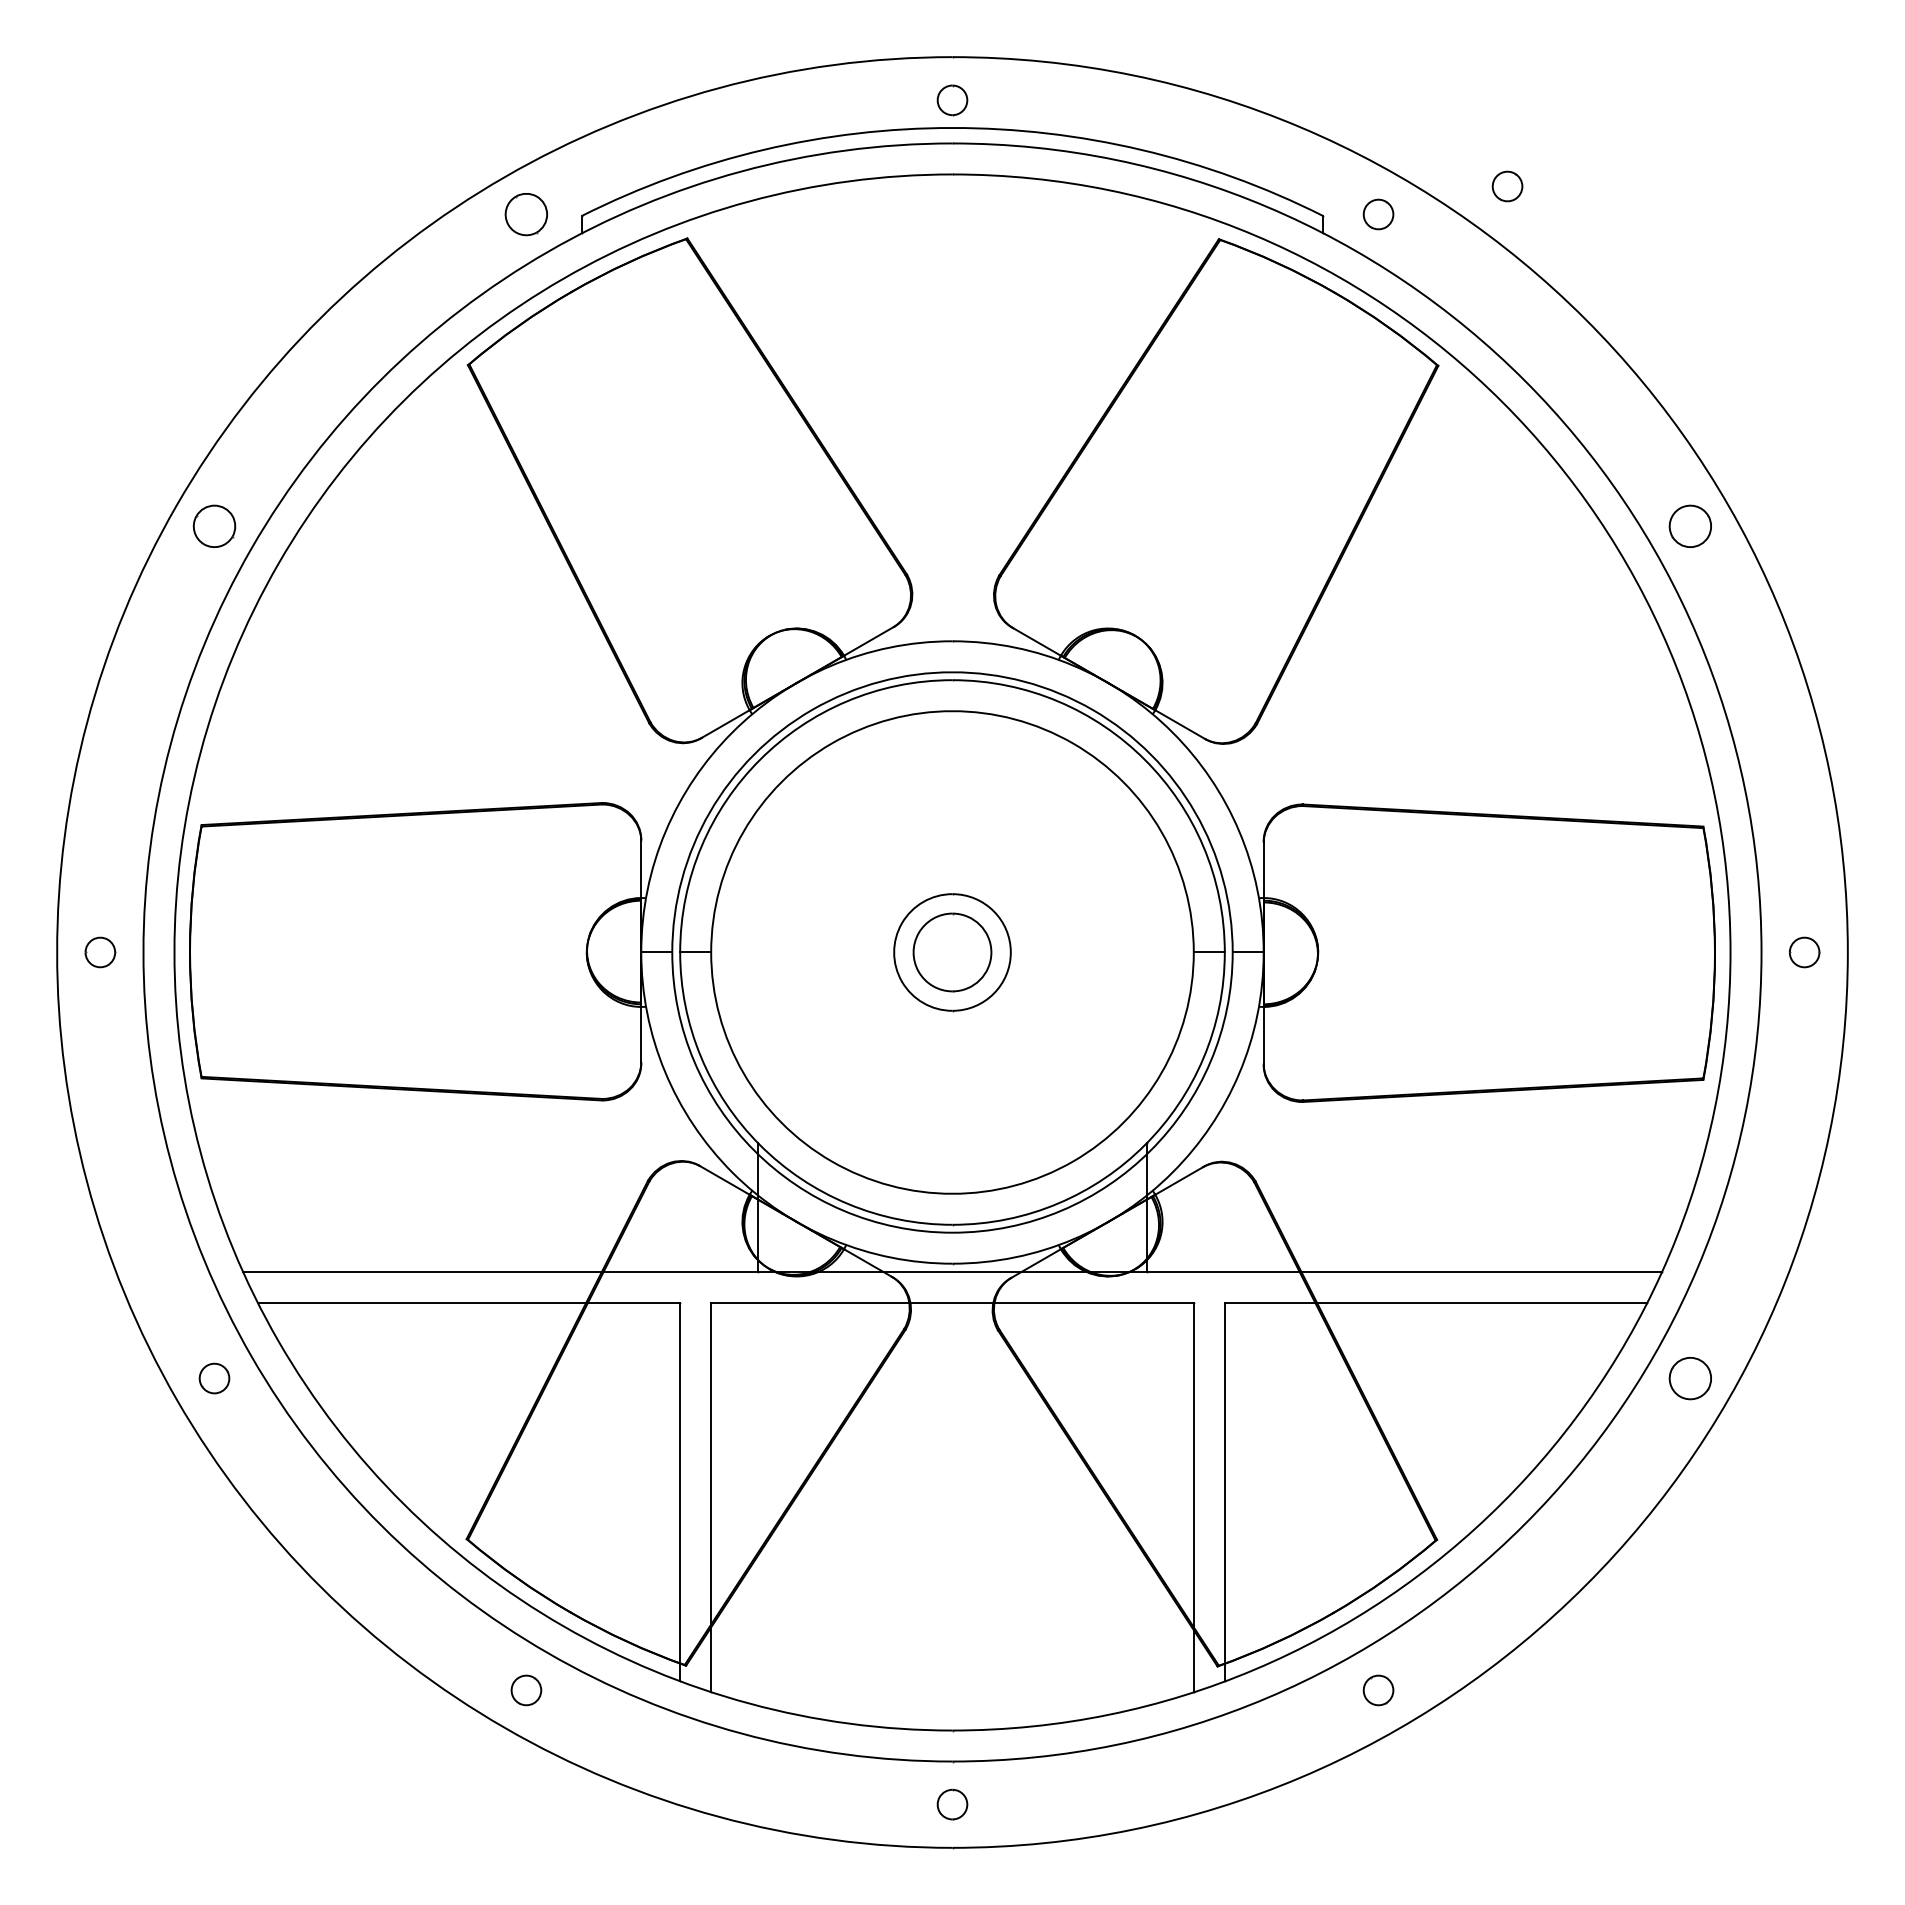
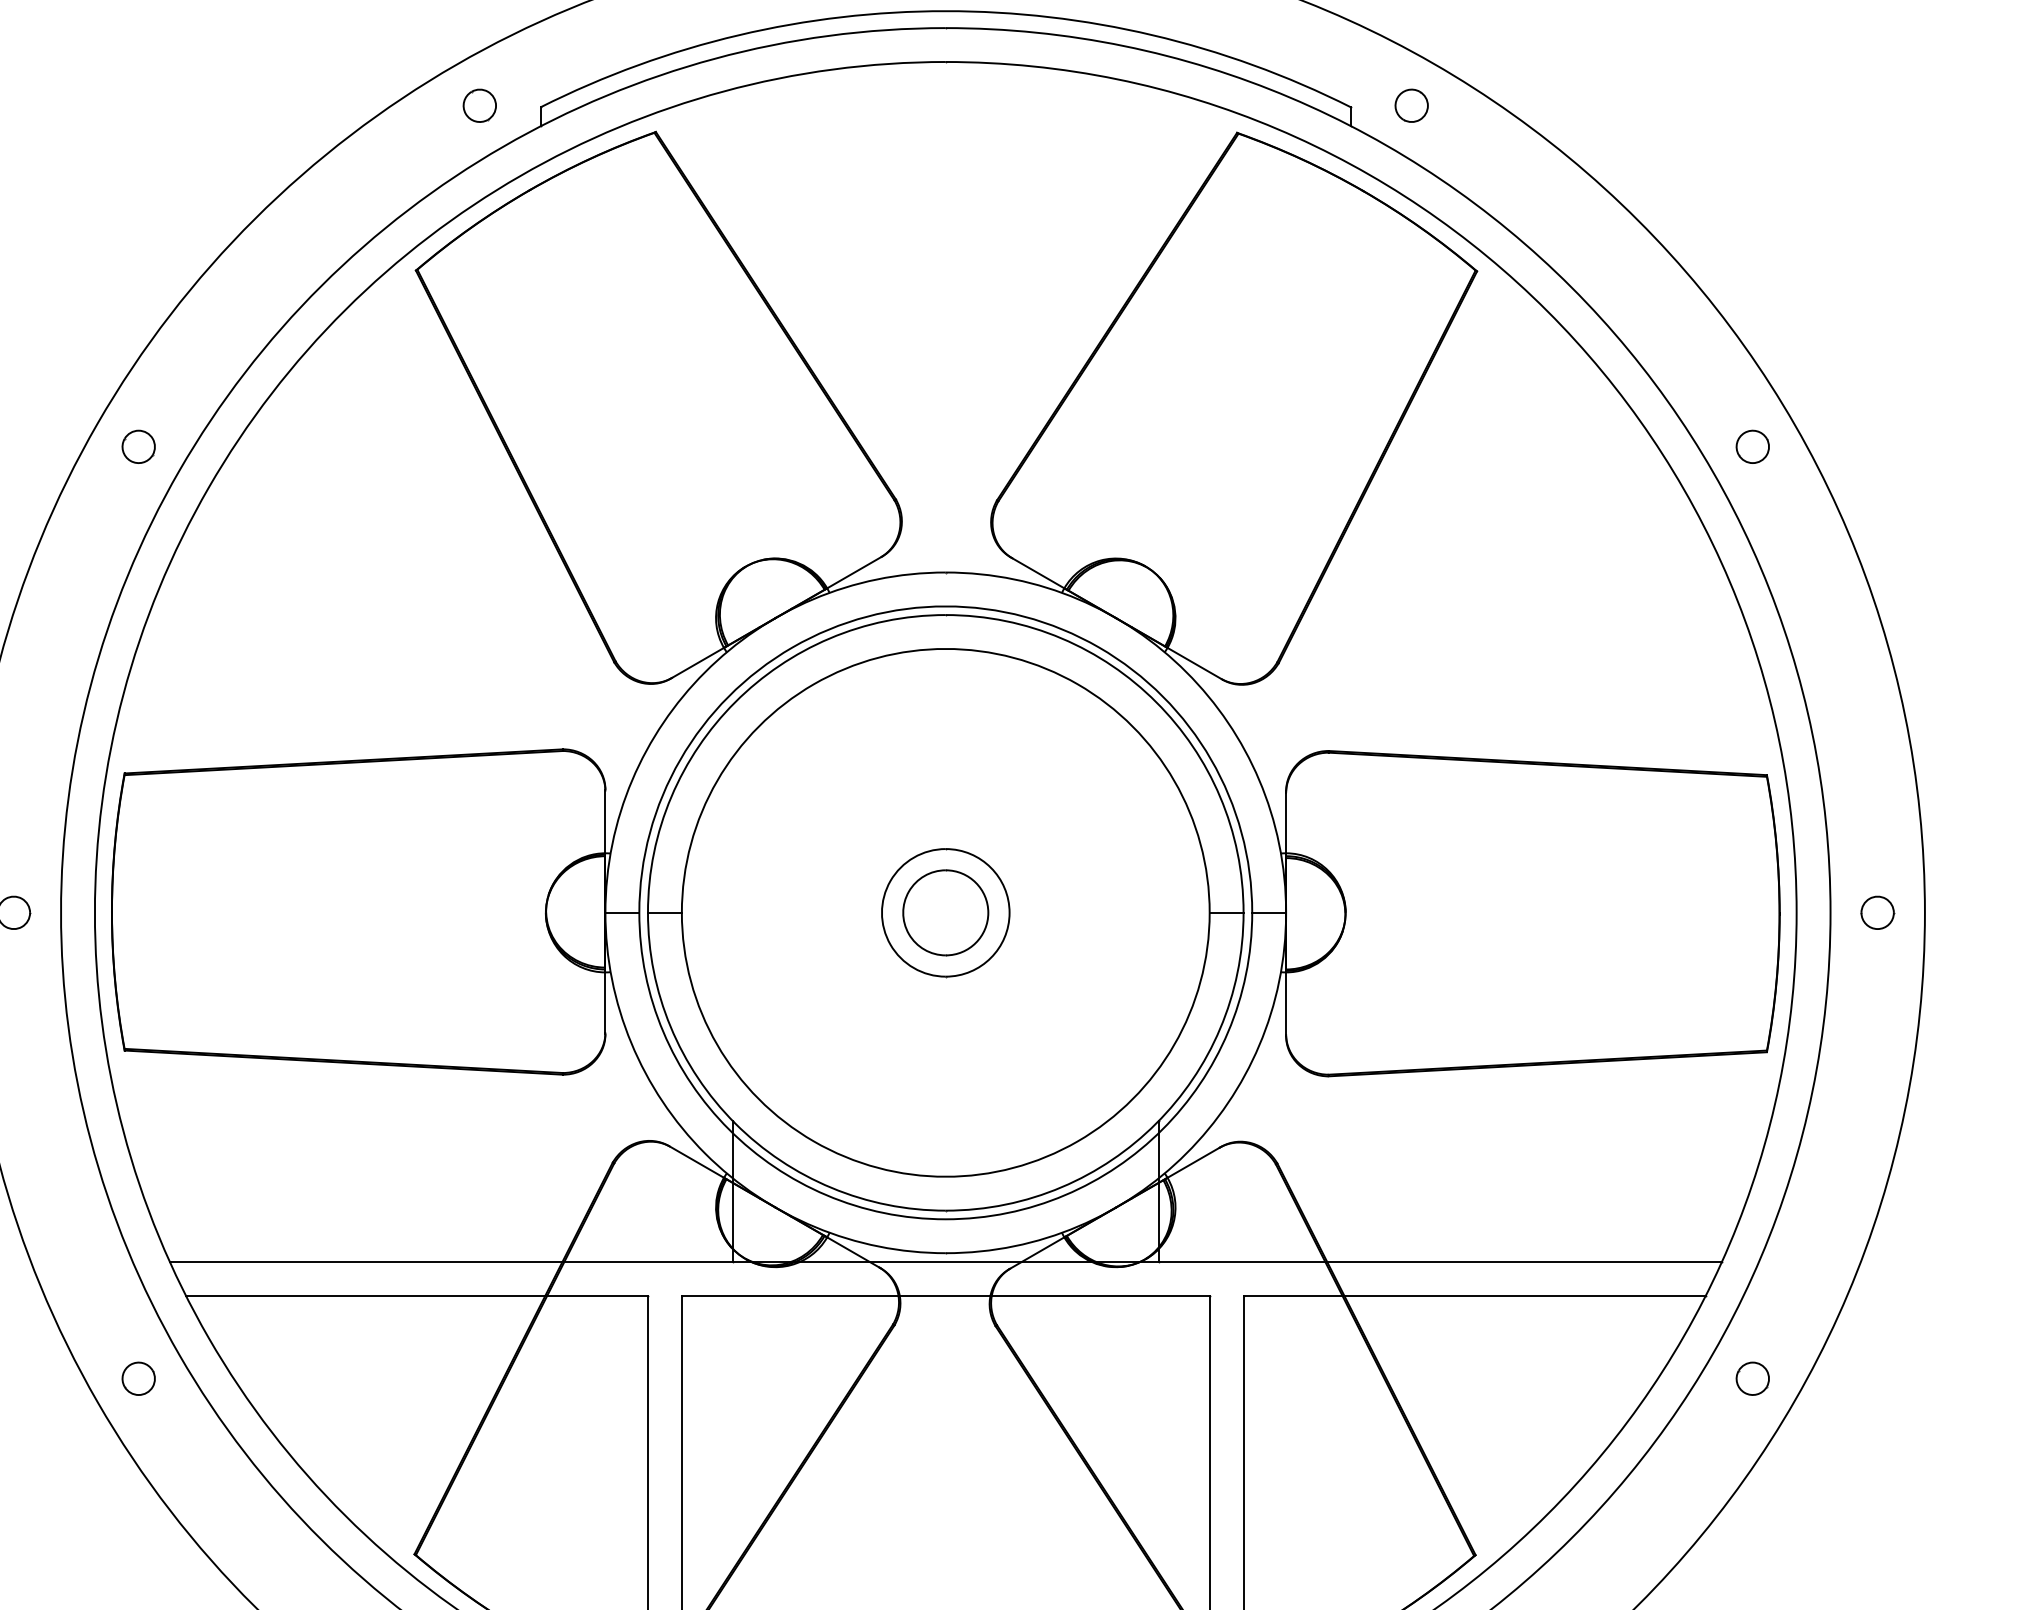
part: (1507, 186) -> (1552, 75), removed
part: (526, 214) -> (479, 105), size x0.71
part: (214, 526) -> (138, 446), size x0.71
part: (1690, 526) -> (1752, 446), size x0.71
part: (1690, 1378) -> (1752, 1378), size x0.71

